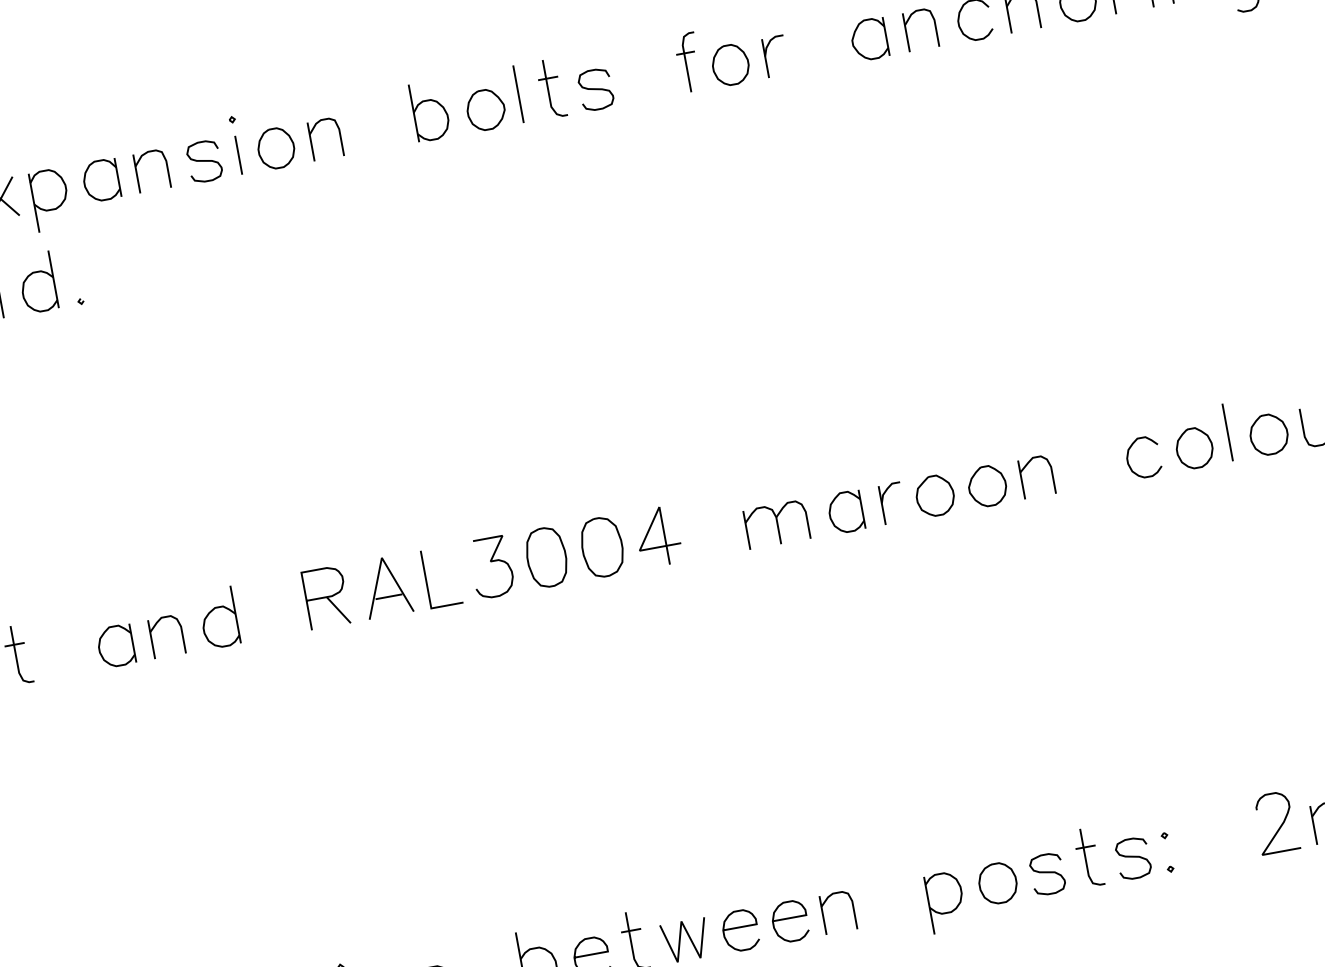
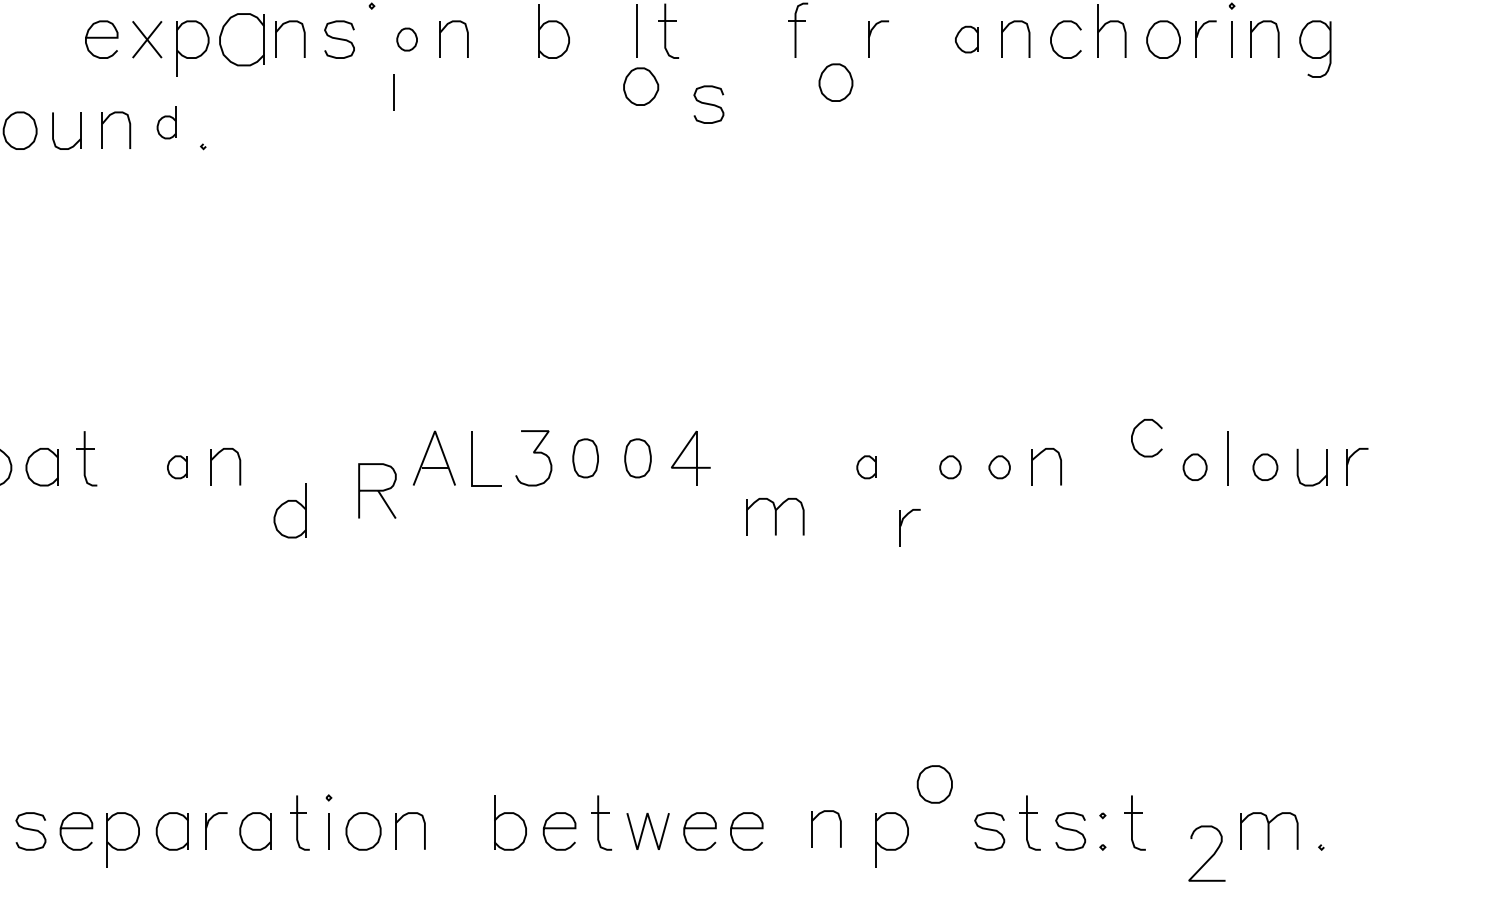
part: (868, 39) -> (966, 39), size x0.7
part: (730, 64) -> (835, 82), moved
curve: (595, 89) -> (708, 104), moved
part: (486, 109) -> (641, 86), moved
part: (275, 148) -> (406, 39), size x0.6
line: (238, 155) -> (393, 92), moved
part: (100, 180) -> (241, 39), size x1.4
part: (37, 283) -> (166, 122), size x0.6
part: (1269, 434) -> (1265, 467), size x0.7
part: (1193, 448) -> (1194, 467), size x0.7
curve: (1128, 457) -> (1133, 435), moved
part: (987, 486) -> (999, 467), size x0.6
part: (935, 496) -> (950, 467), size x0.6
part: (883, 500) -> (902, 523), moved
part: (846, 512) -> (866, 467), size x0.6
part: (777, 524) -> (775, 516), moved
part: (601, 547) -> (637, 458), size x0.7
part: (546, 557) -> (585, 458), size x0.7
part: (326, 597) -> (377, 490), moved
part: (218, 617) -> (289, 510), moved
part: (114, 646) -> (176, 467), size x0.6
curve: (1280, 825) -> (1210, 856), moved
part: (1199, 836) -> (1134, 822), added
part: (997, 883) -> (934, 784), moved
part: (823, 914) -> (812, 828), moved

